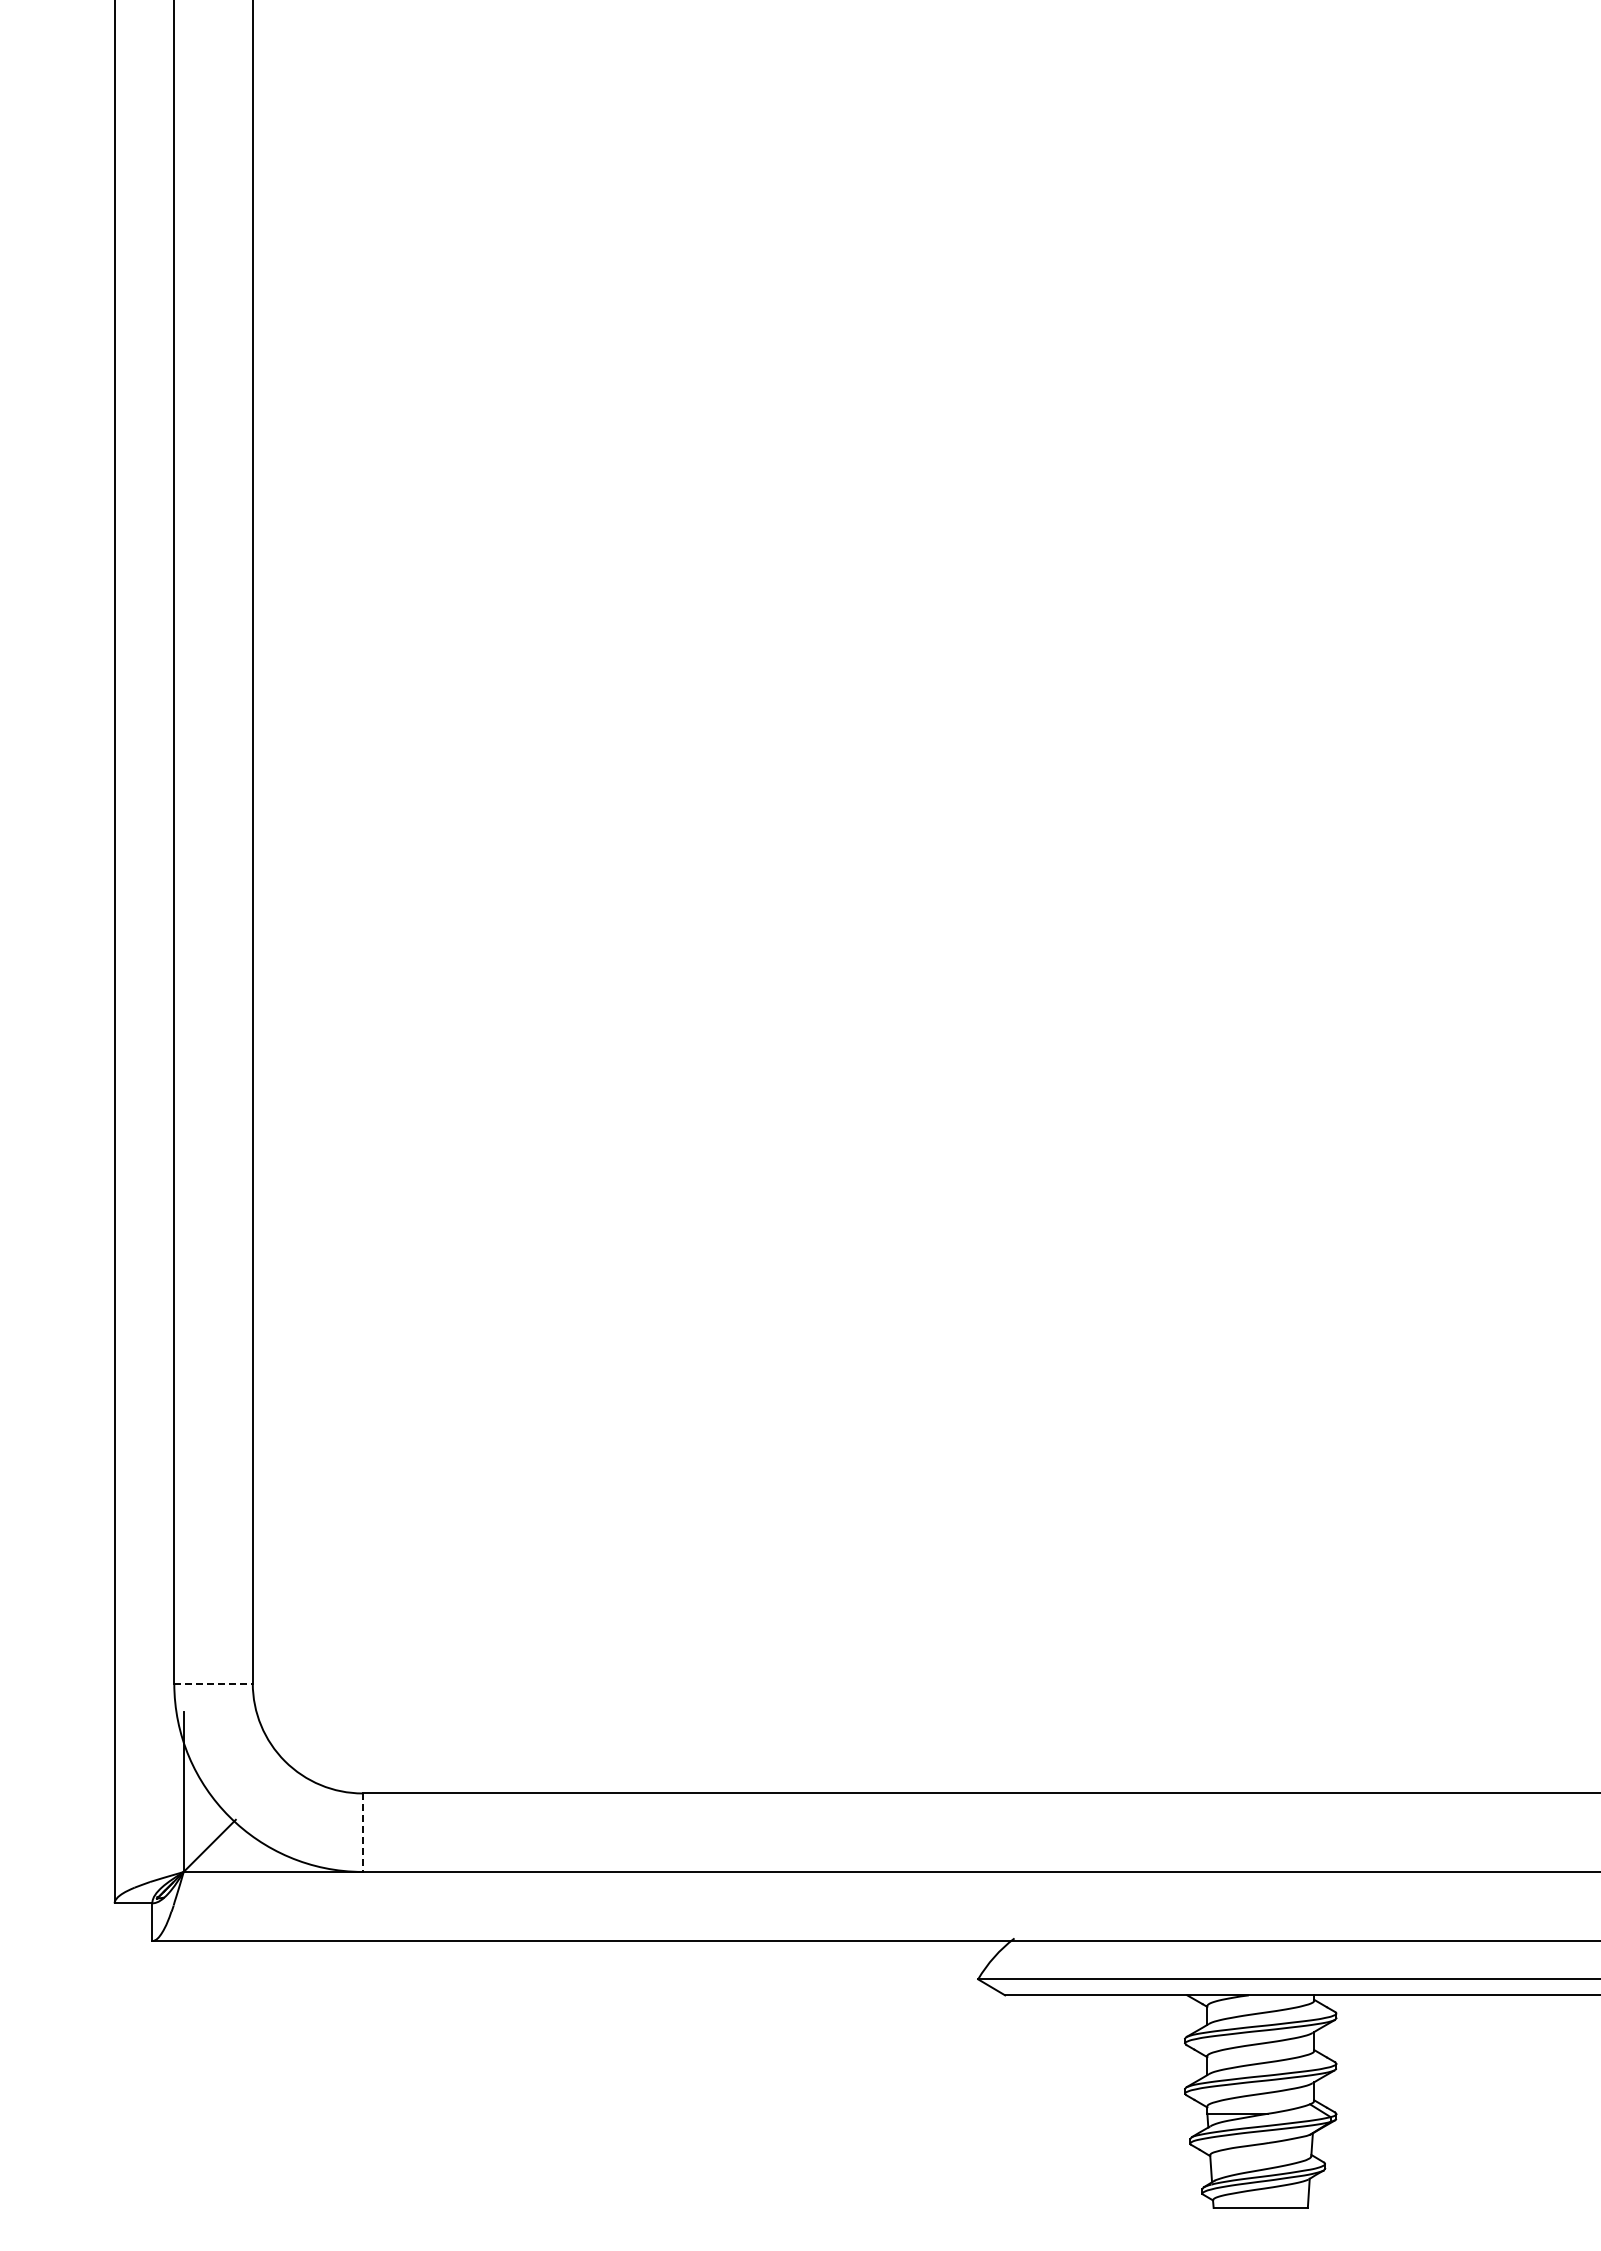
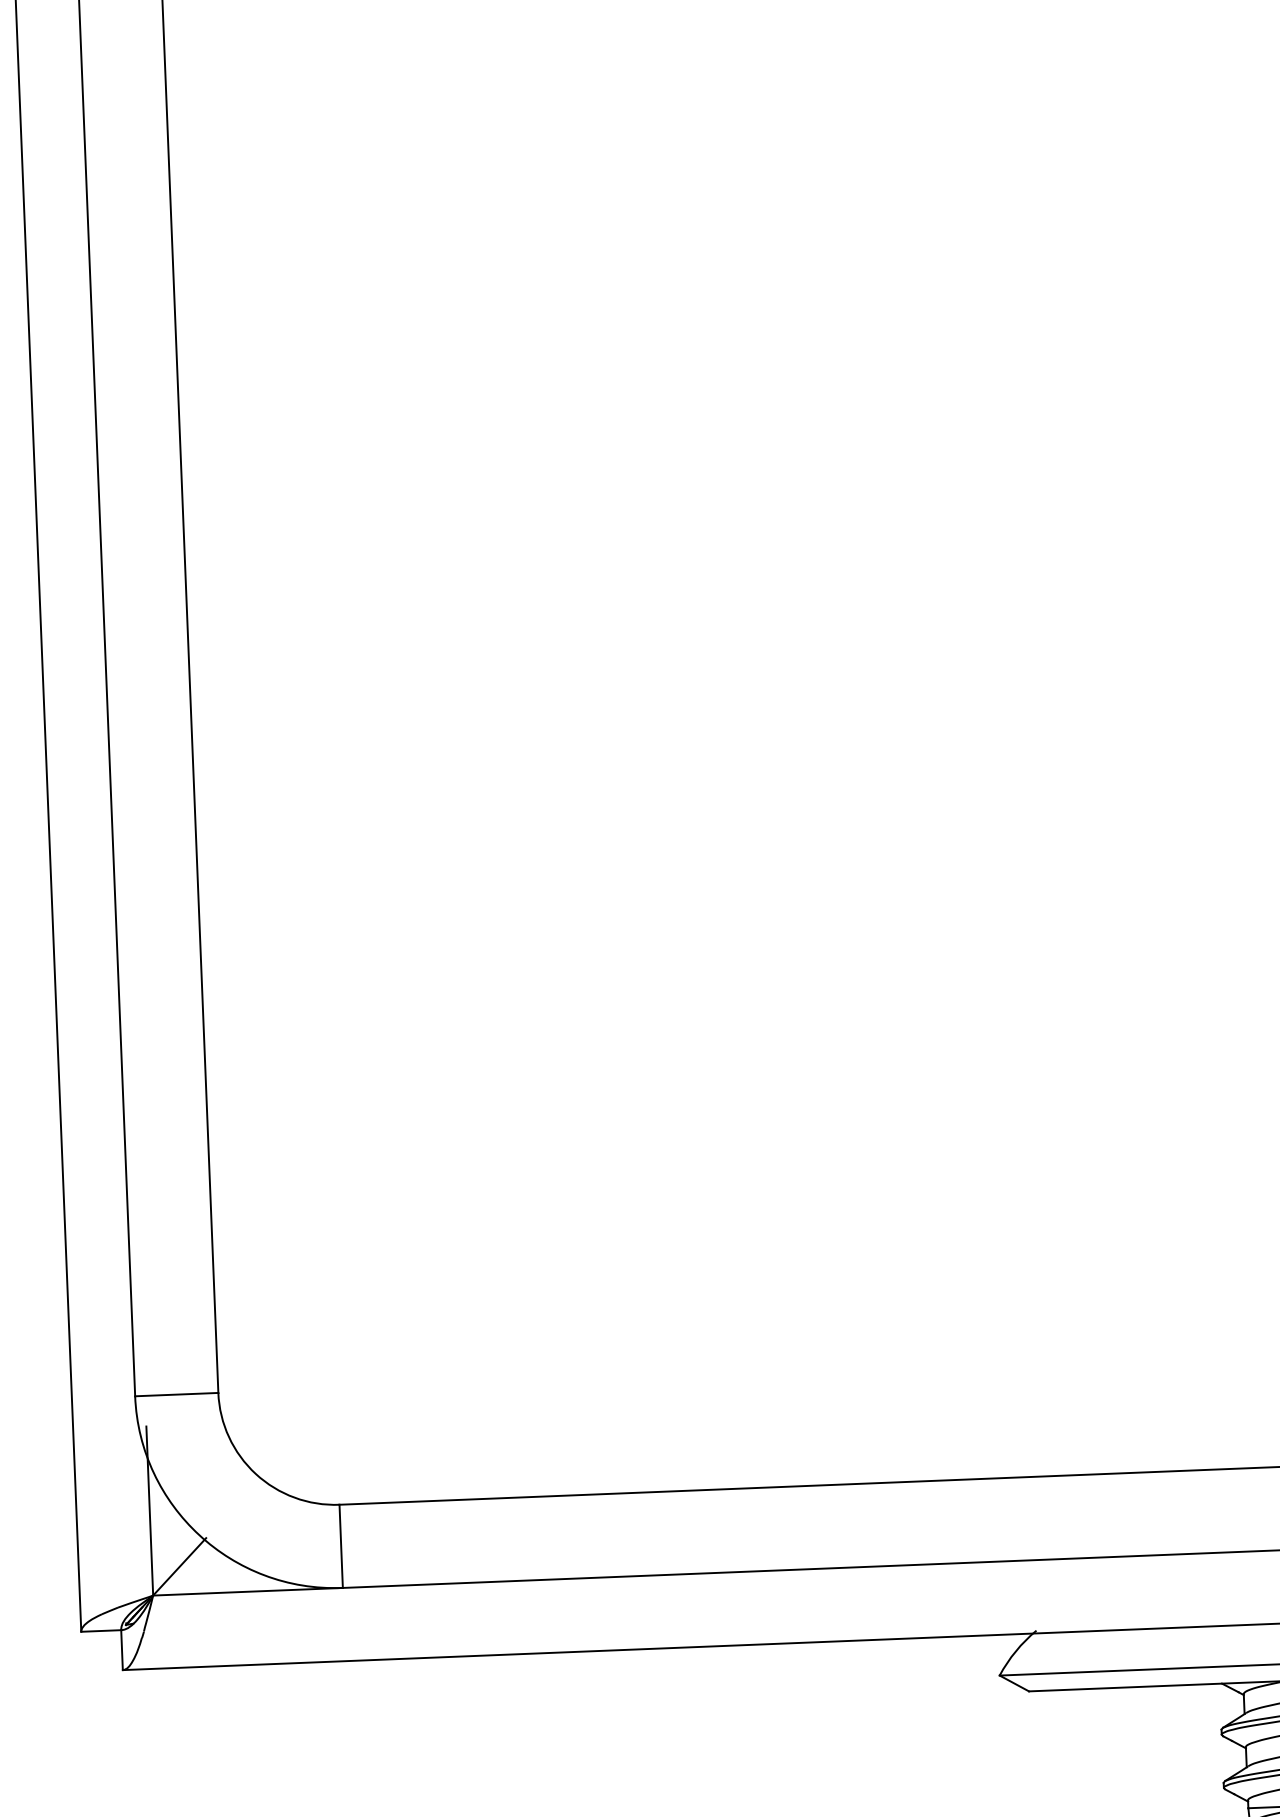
line: (214, 1683) -> (177, 1394), dashed -> solid
line: (362, 1833) -> (341, 1547), dashed -> solid

